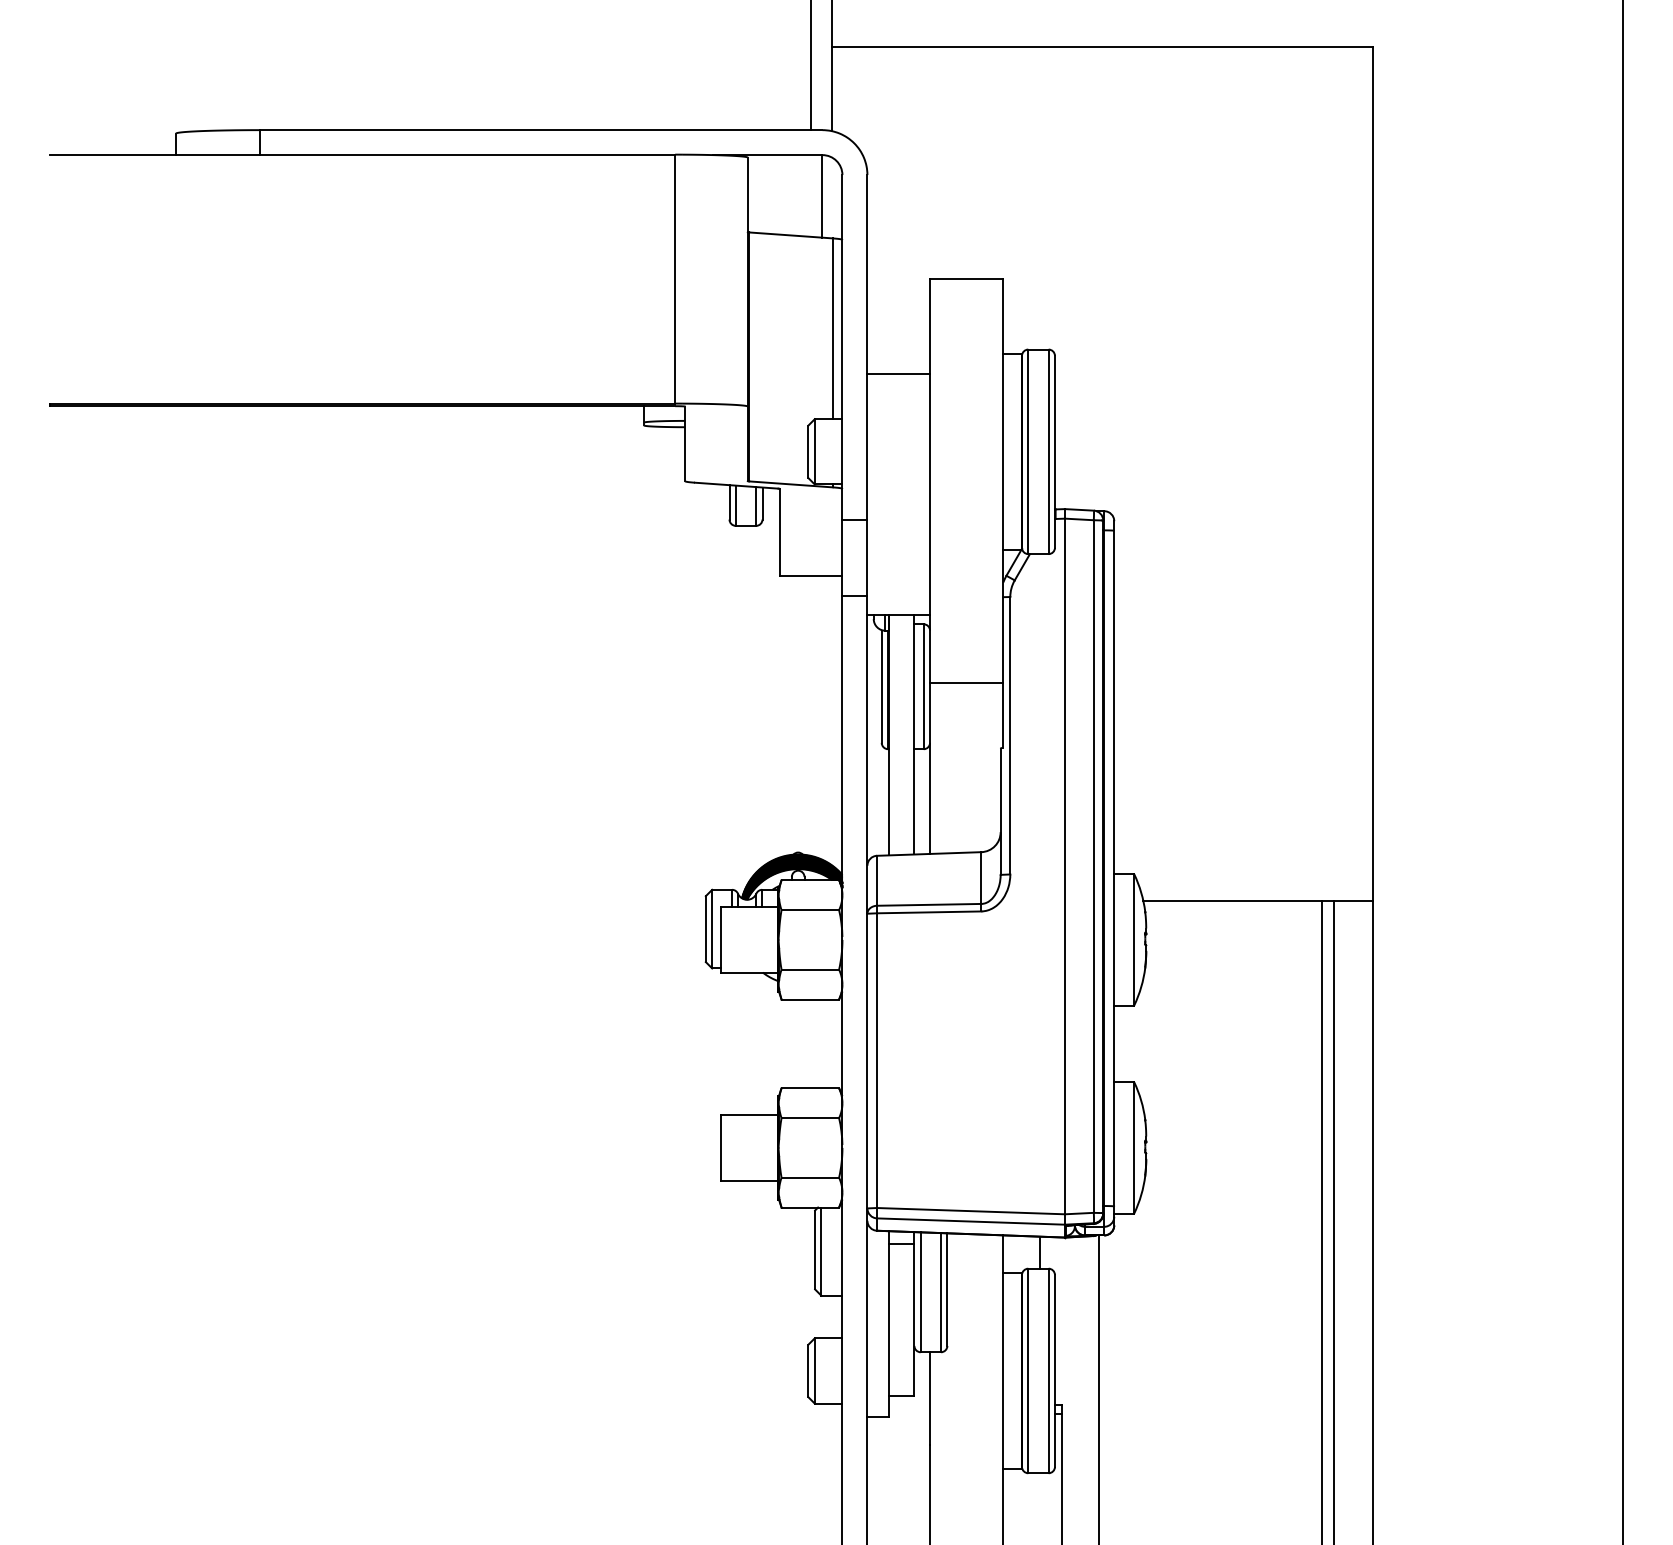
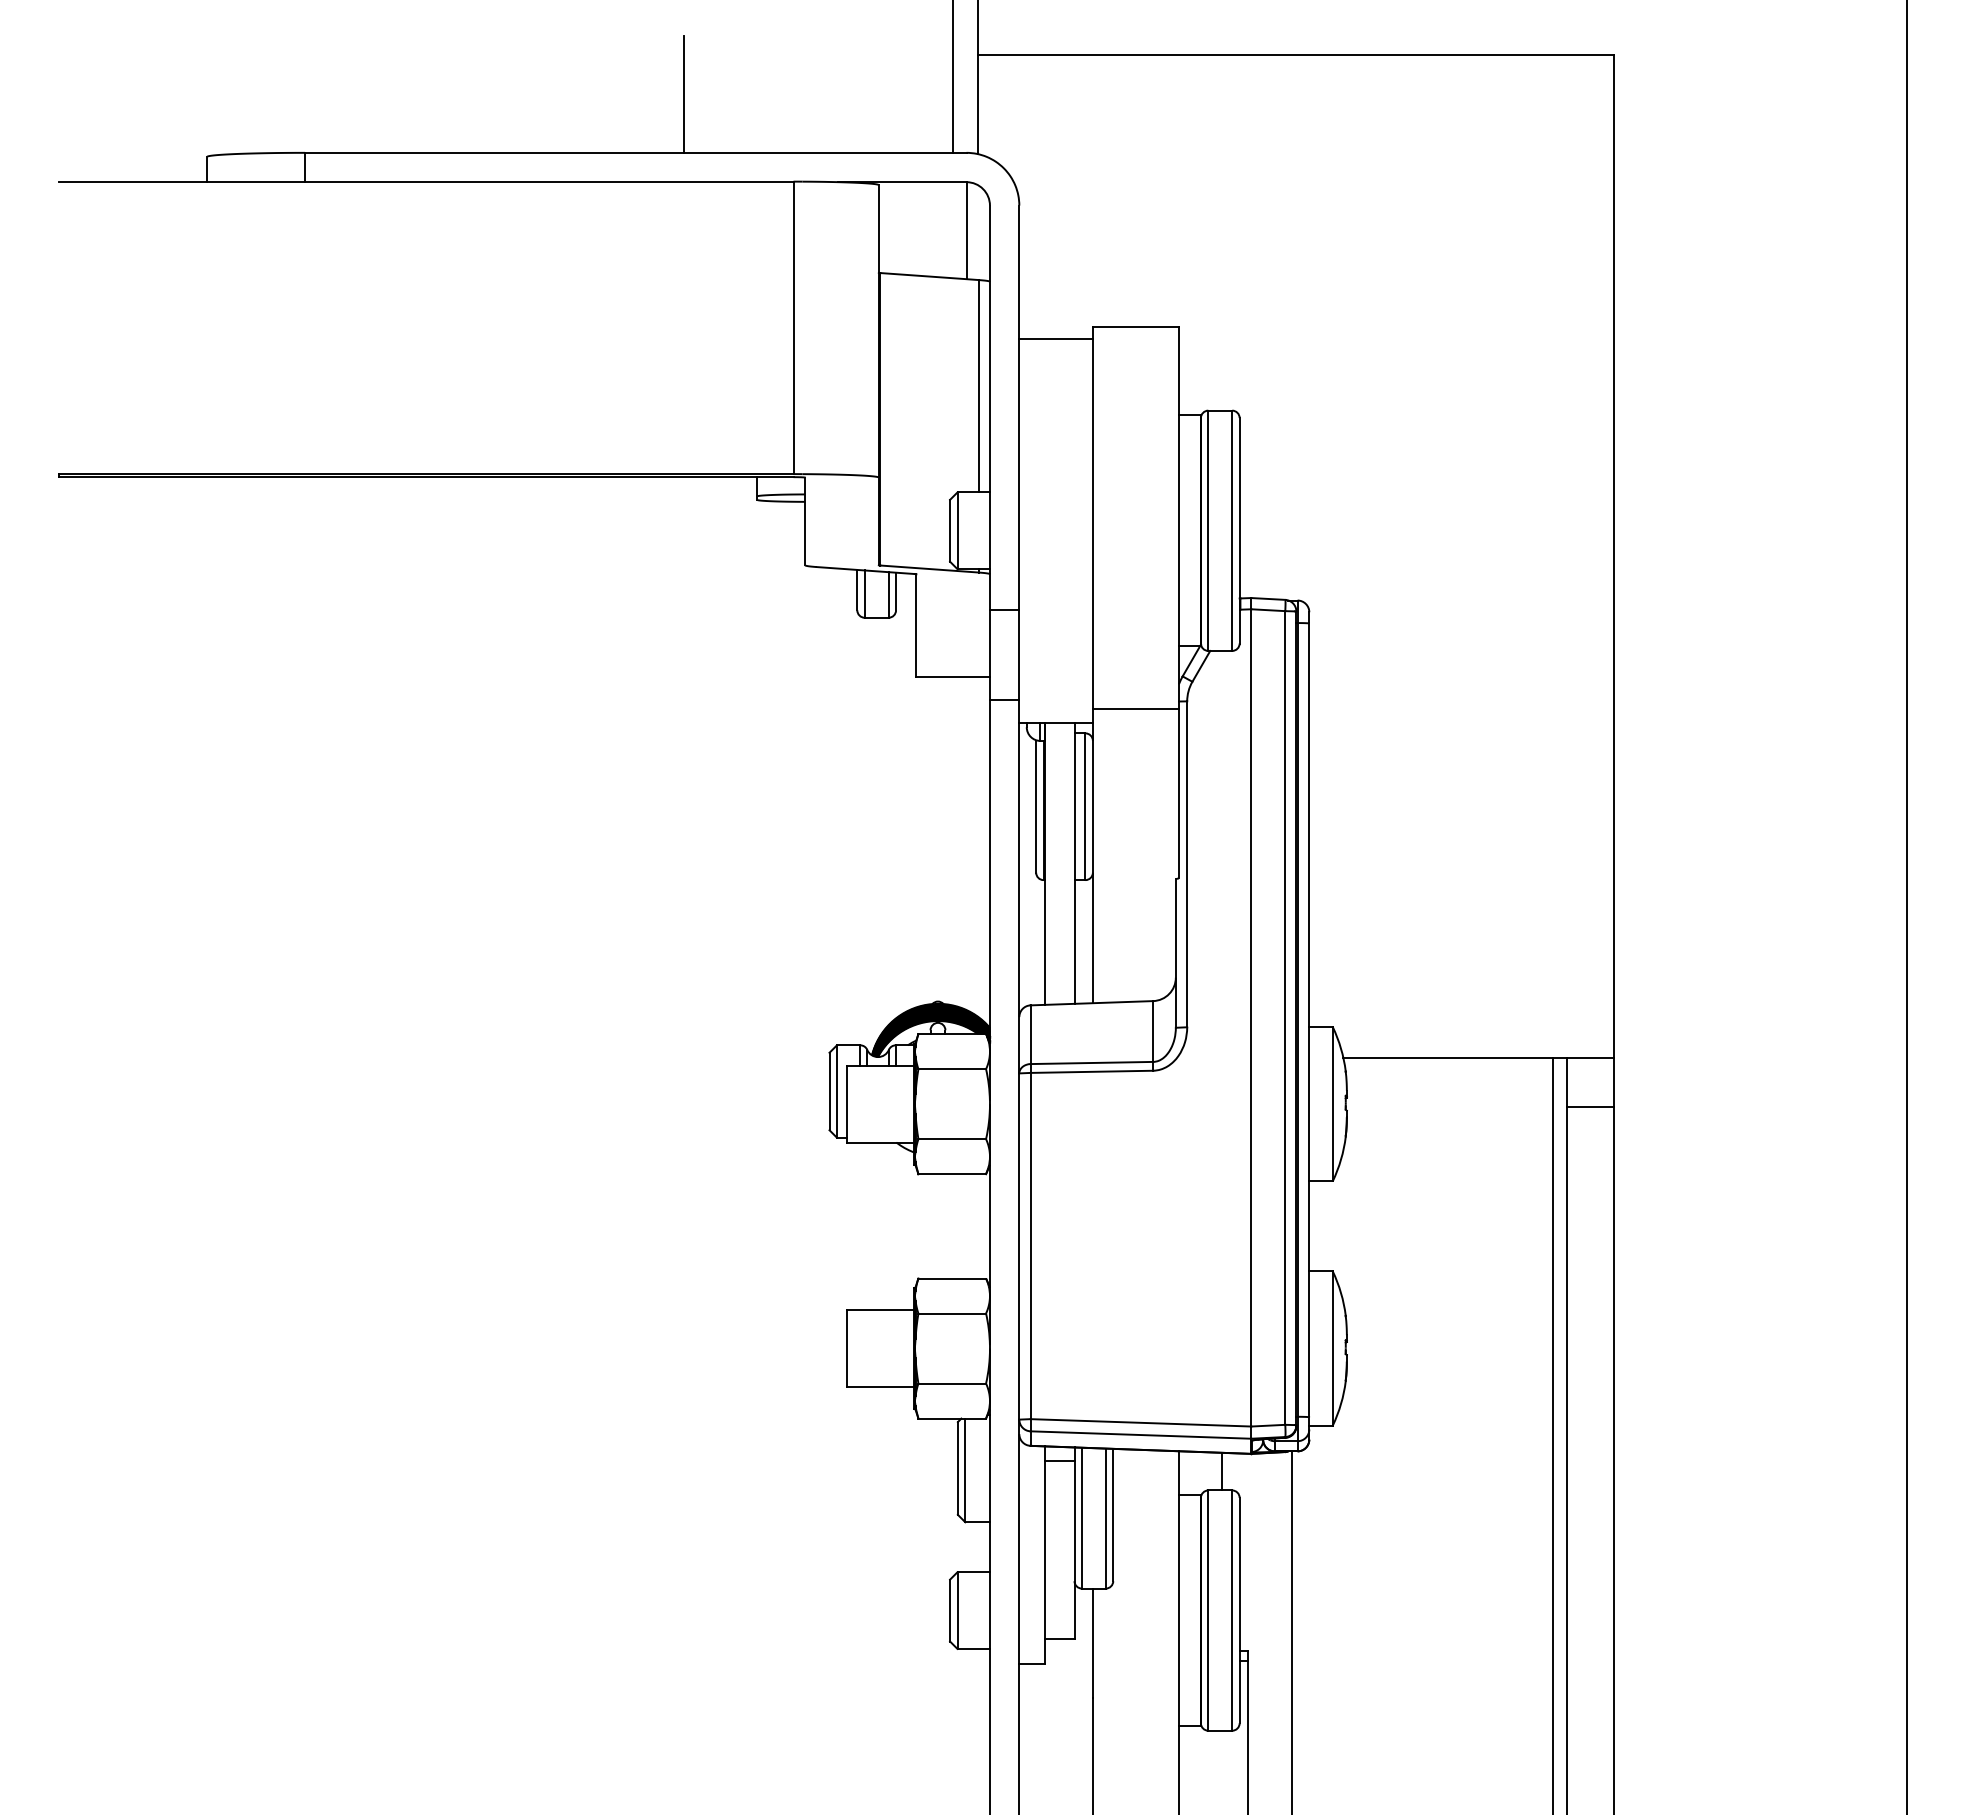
line: (582, 80) -> (684, 94), added
line: (898, 374) -> (1055, 339), moved
line: (966, 683) -> (1135, 709), moved
line: (1353, 941) -> (1590, 1106), added

